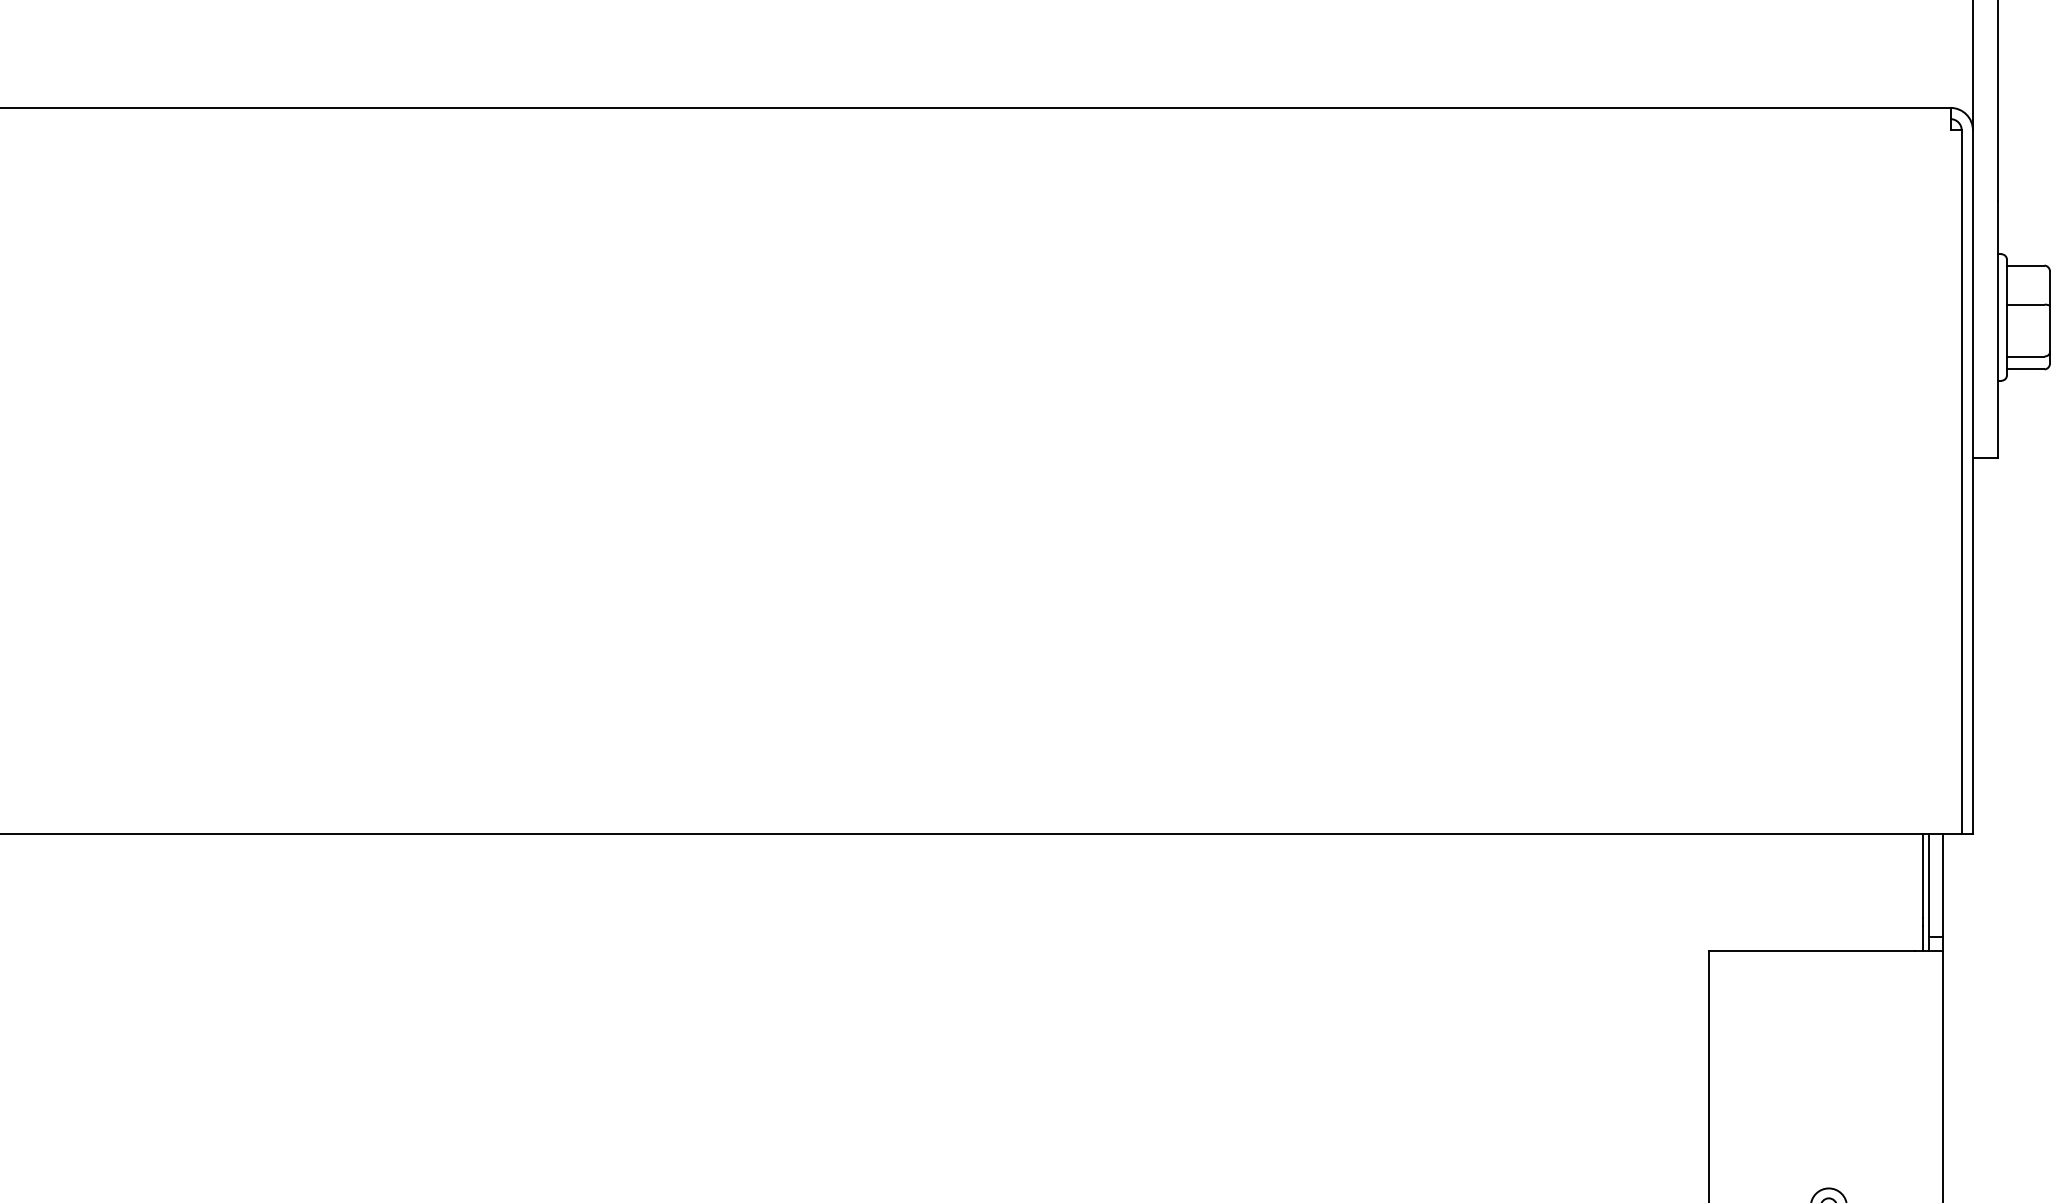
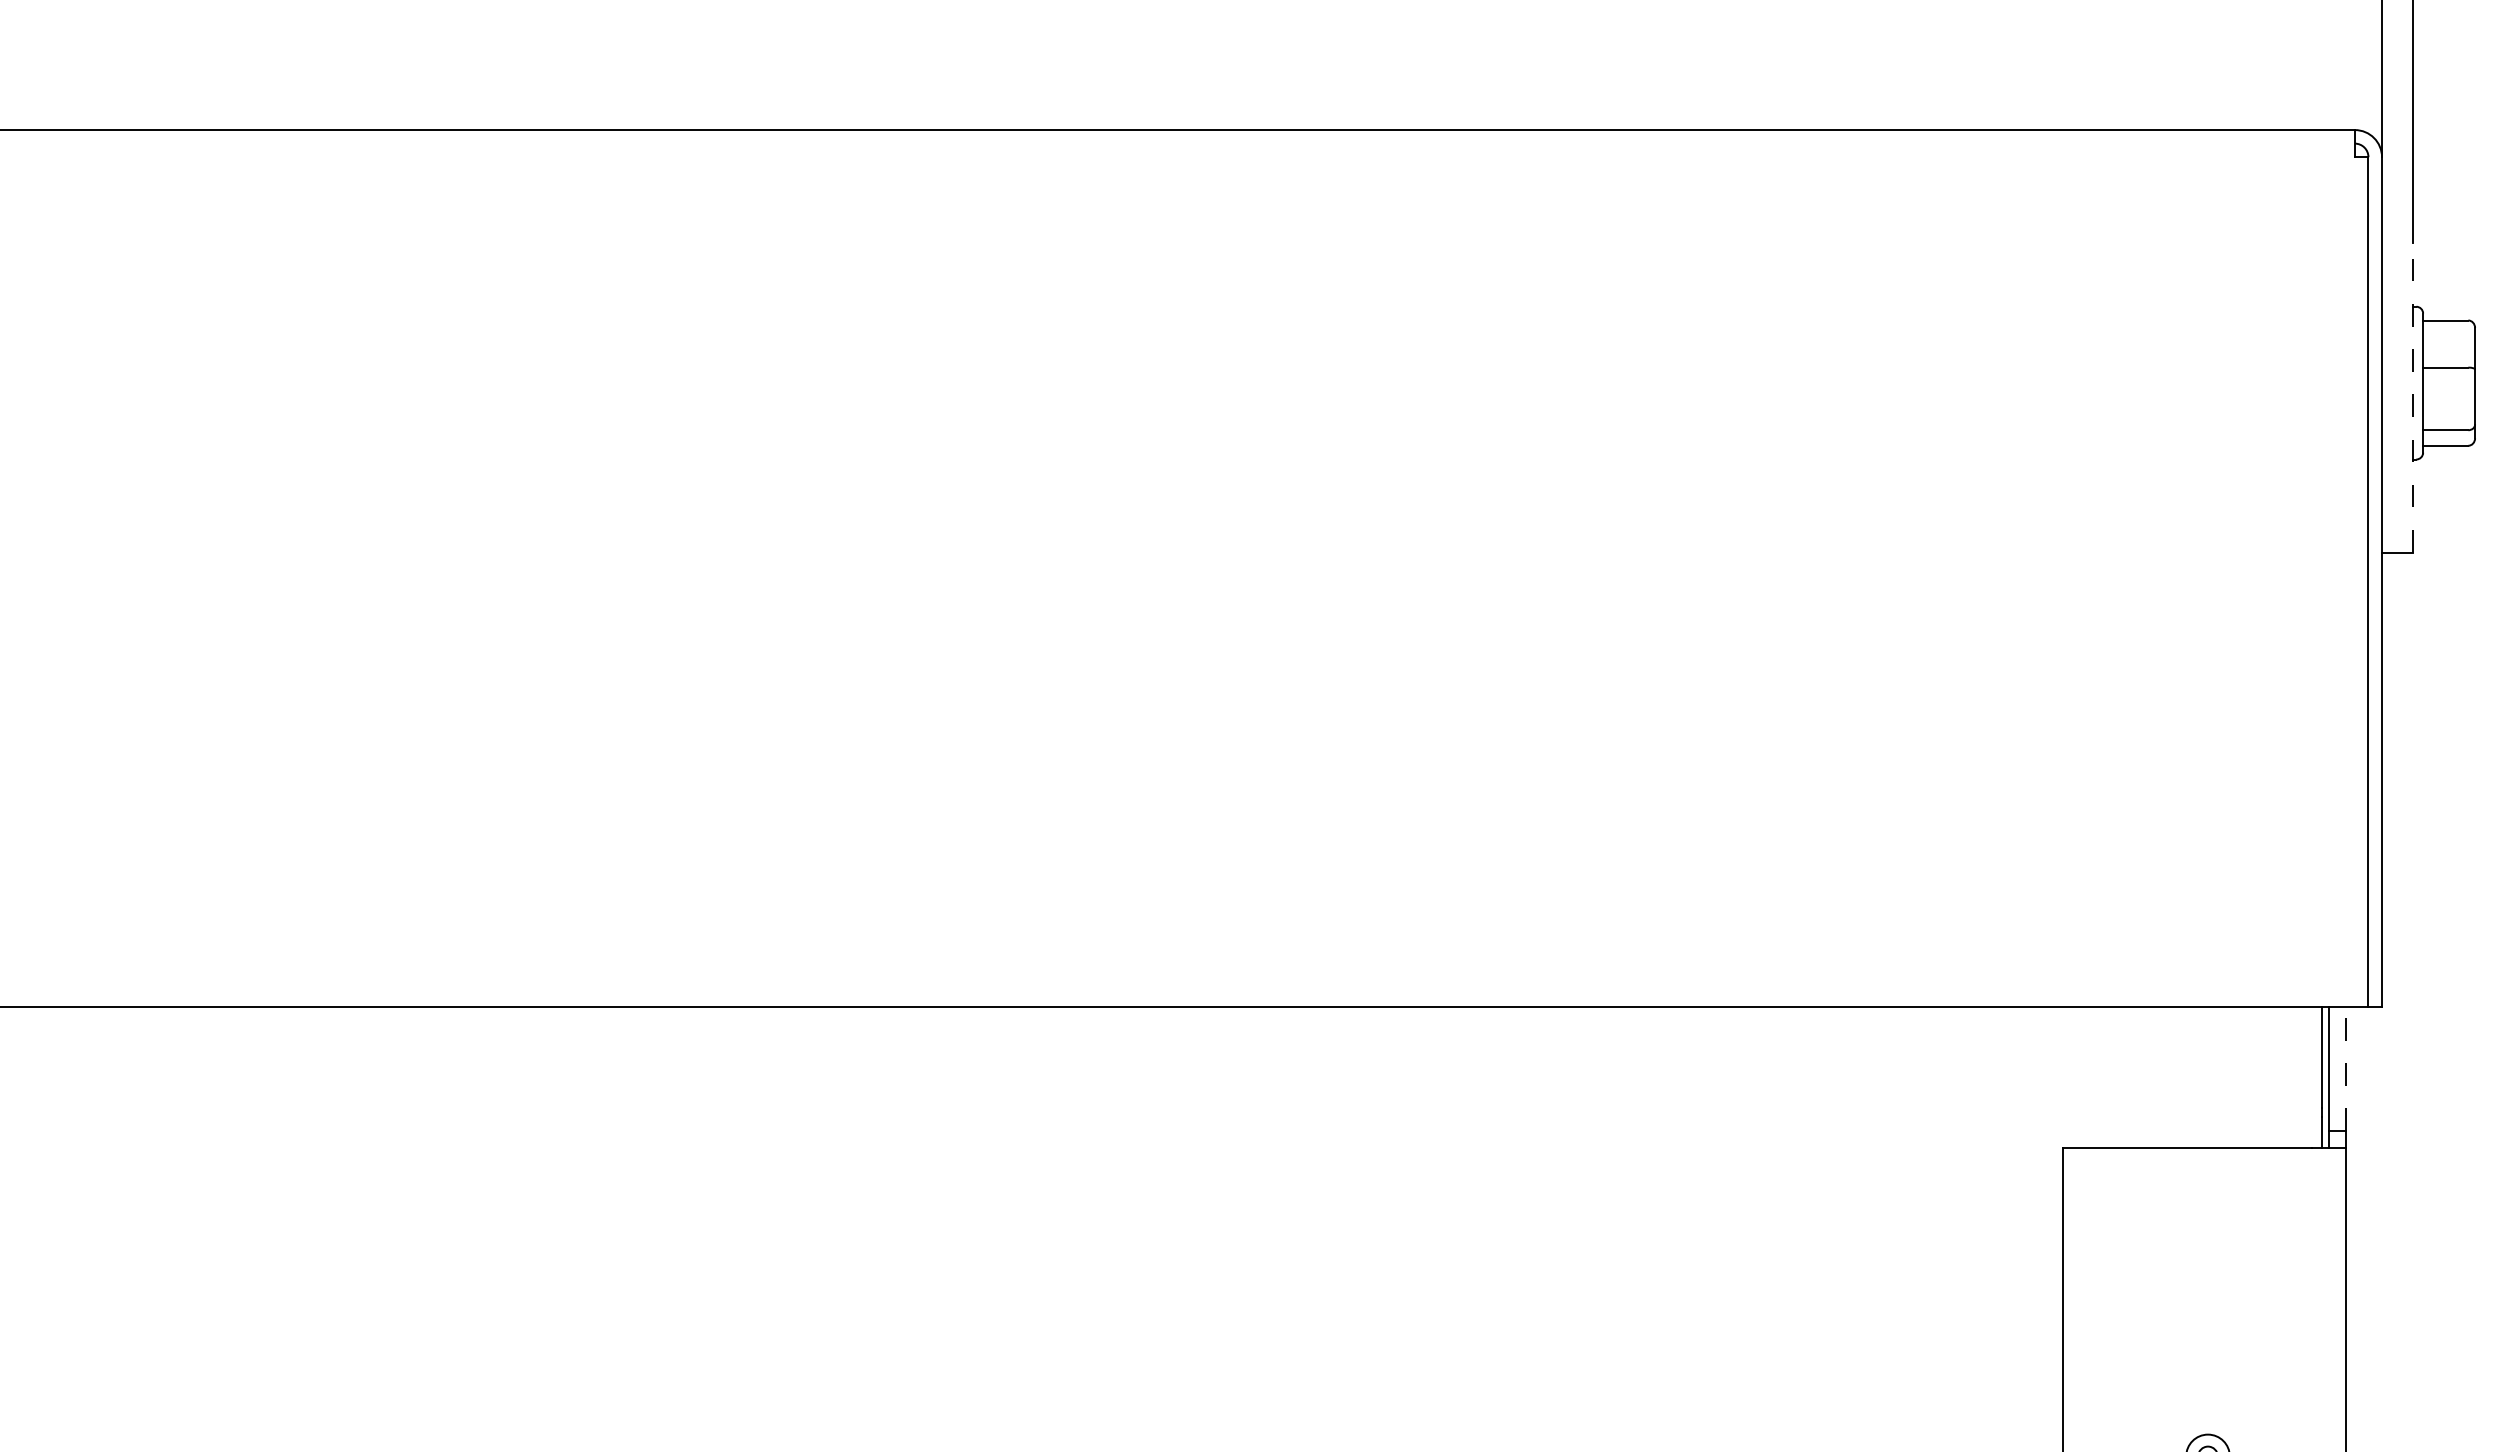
line: (1998, 329) -> (2412, 397), solid -> dashed
line: (1942, 885) -> (2345, 1068), solid -> dashed

